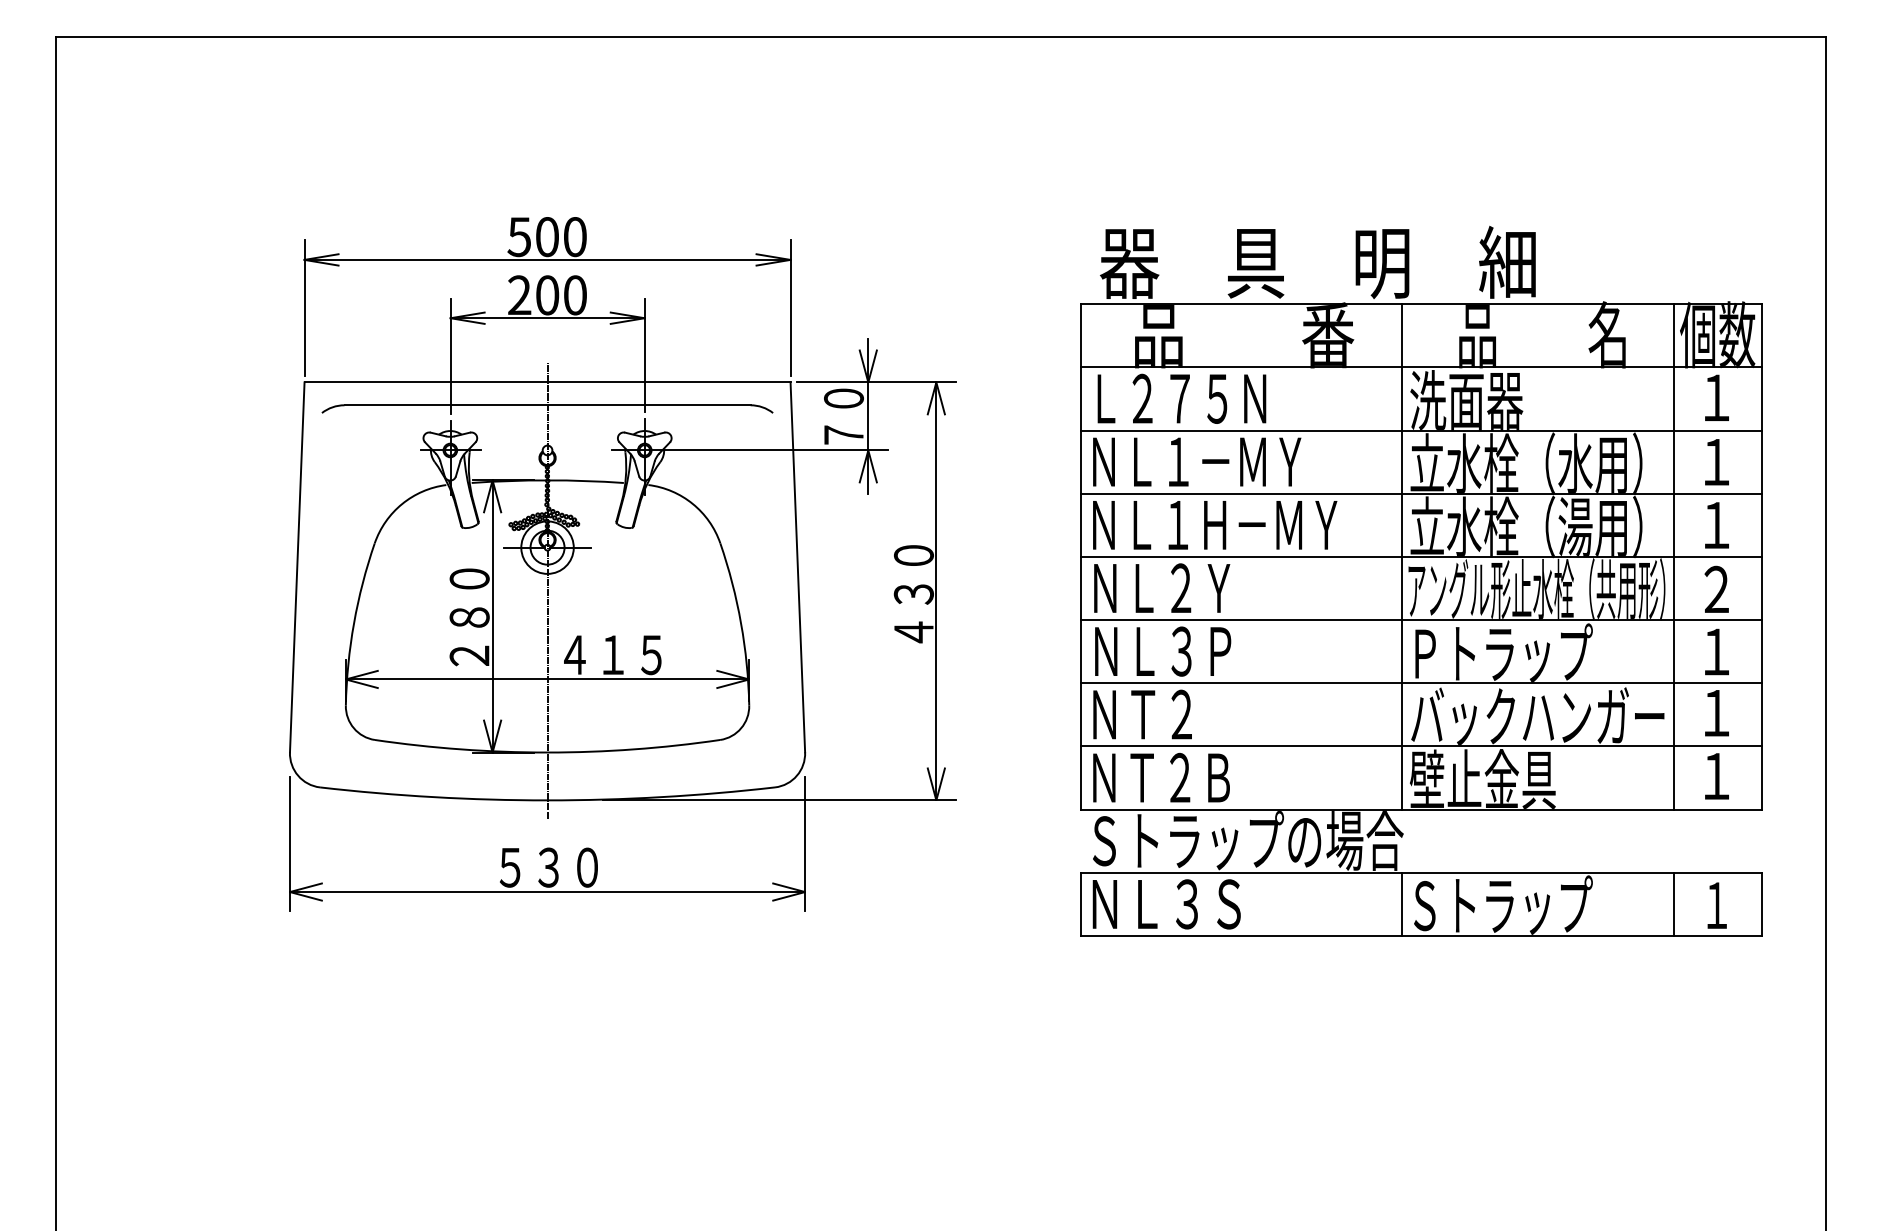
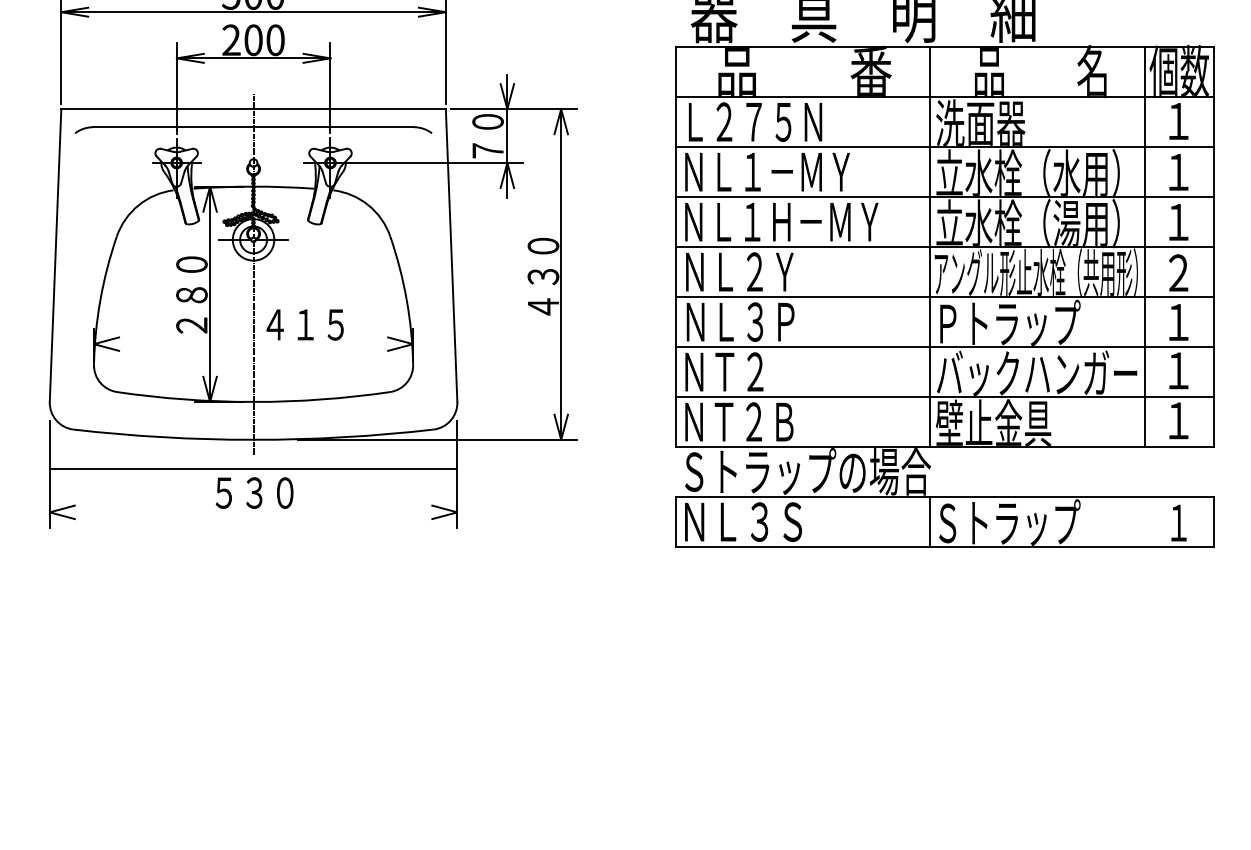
line: (547, 679) -> (253, 344), removed
line: (547, 892) -> (253, 469), moved
line: (1674, 904) -> (1145, 522), removed

